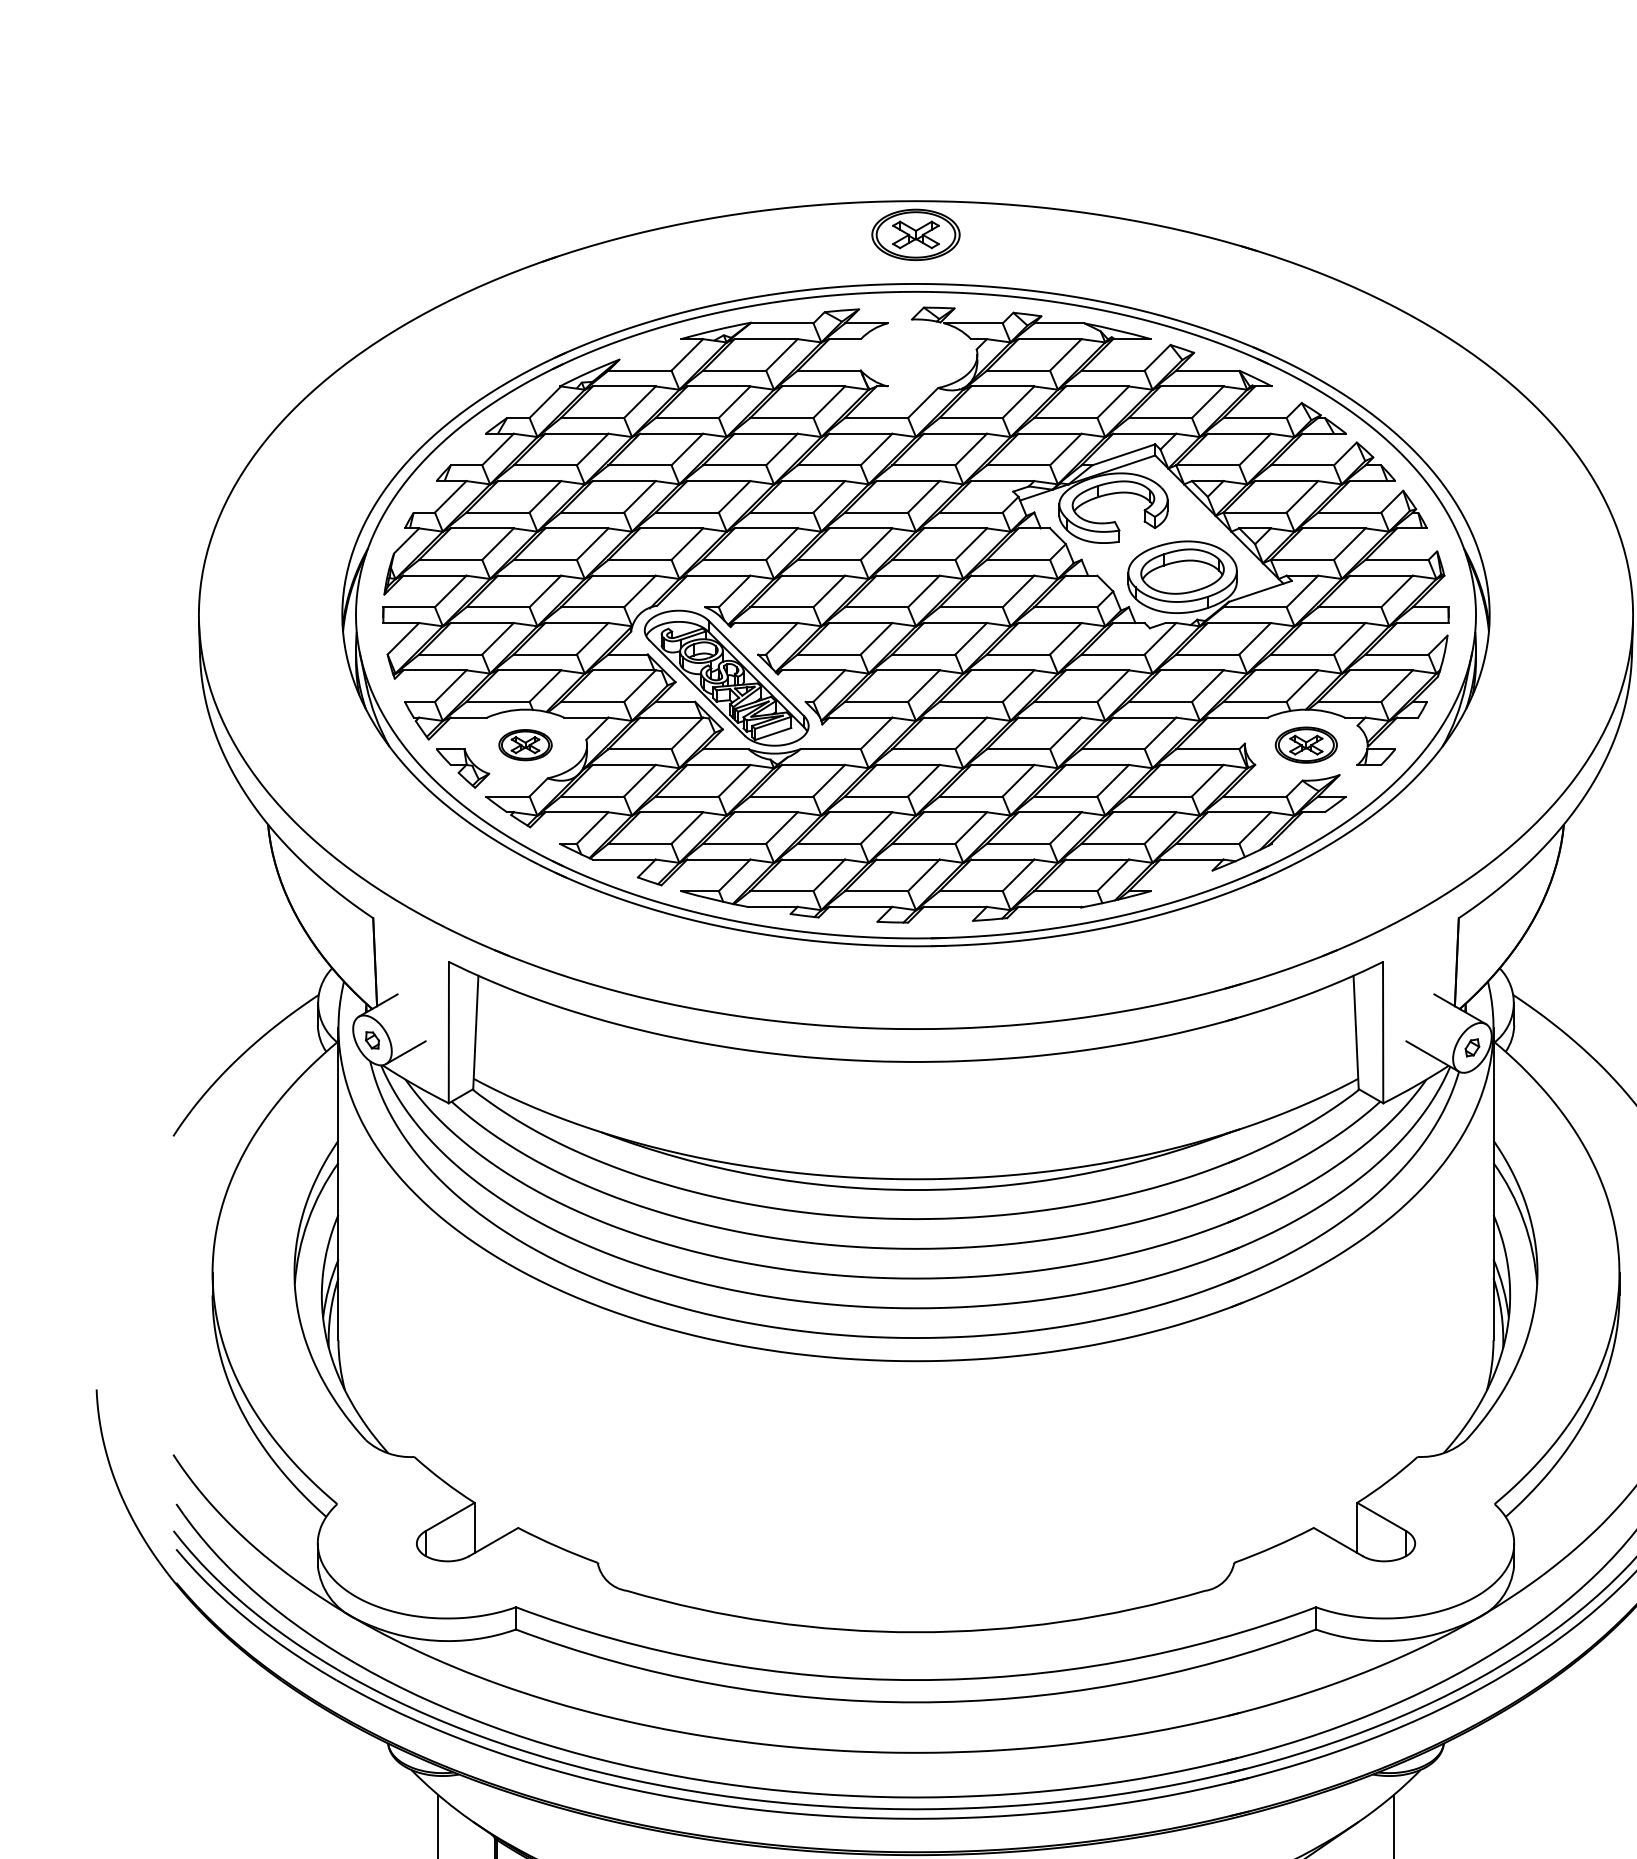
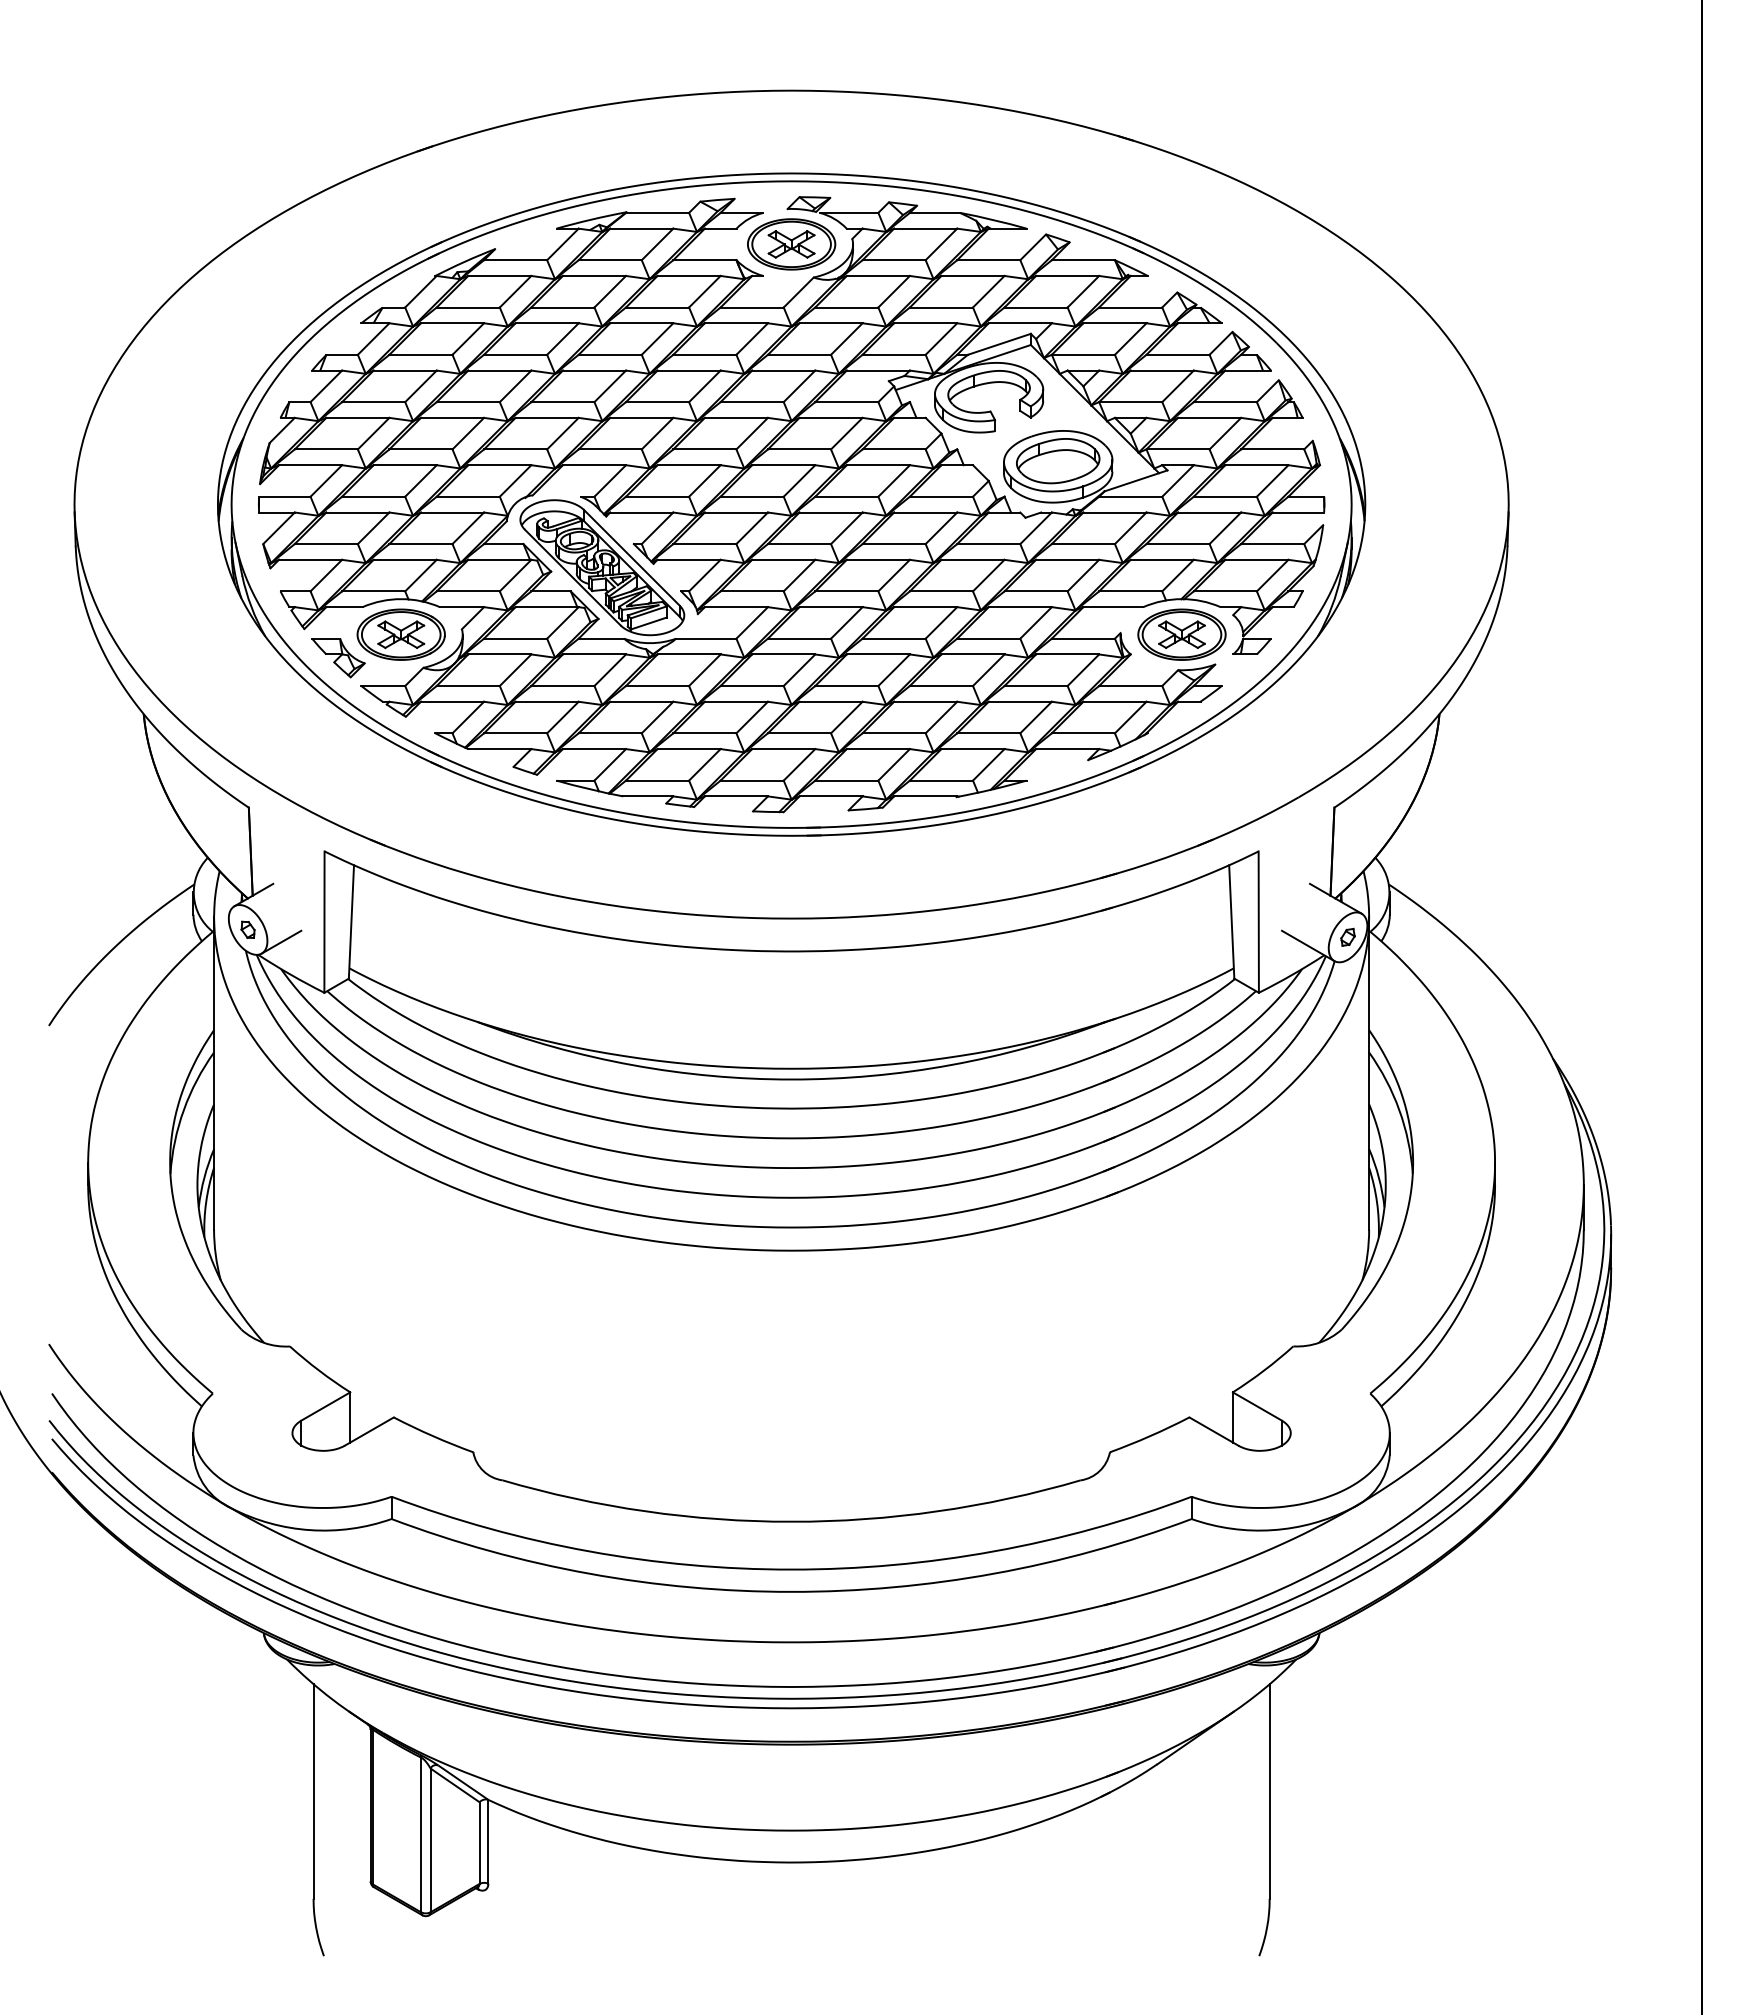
part: (915, 235) -> (791, 244), moved
part: (524, 745) -> (400, 634), size x1.67
part: (1305, 745) -> (1181, 634), size x1.43

